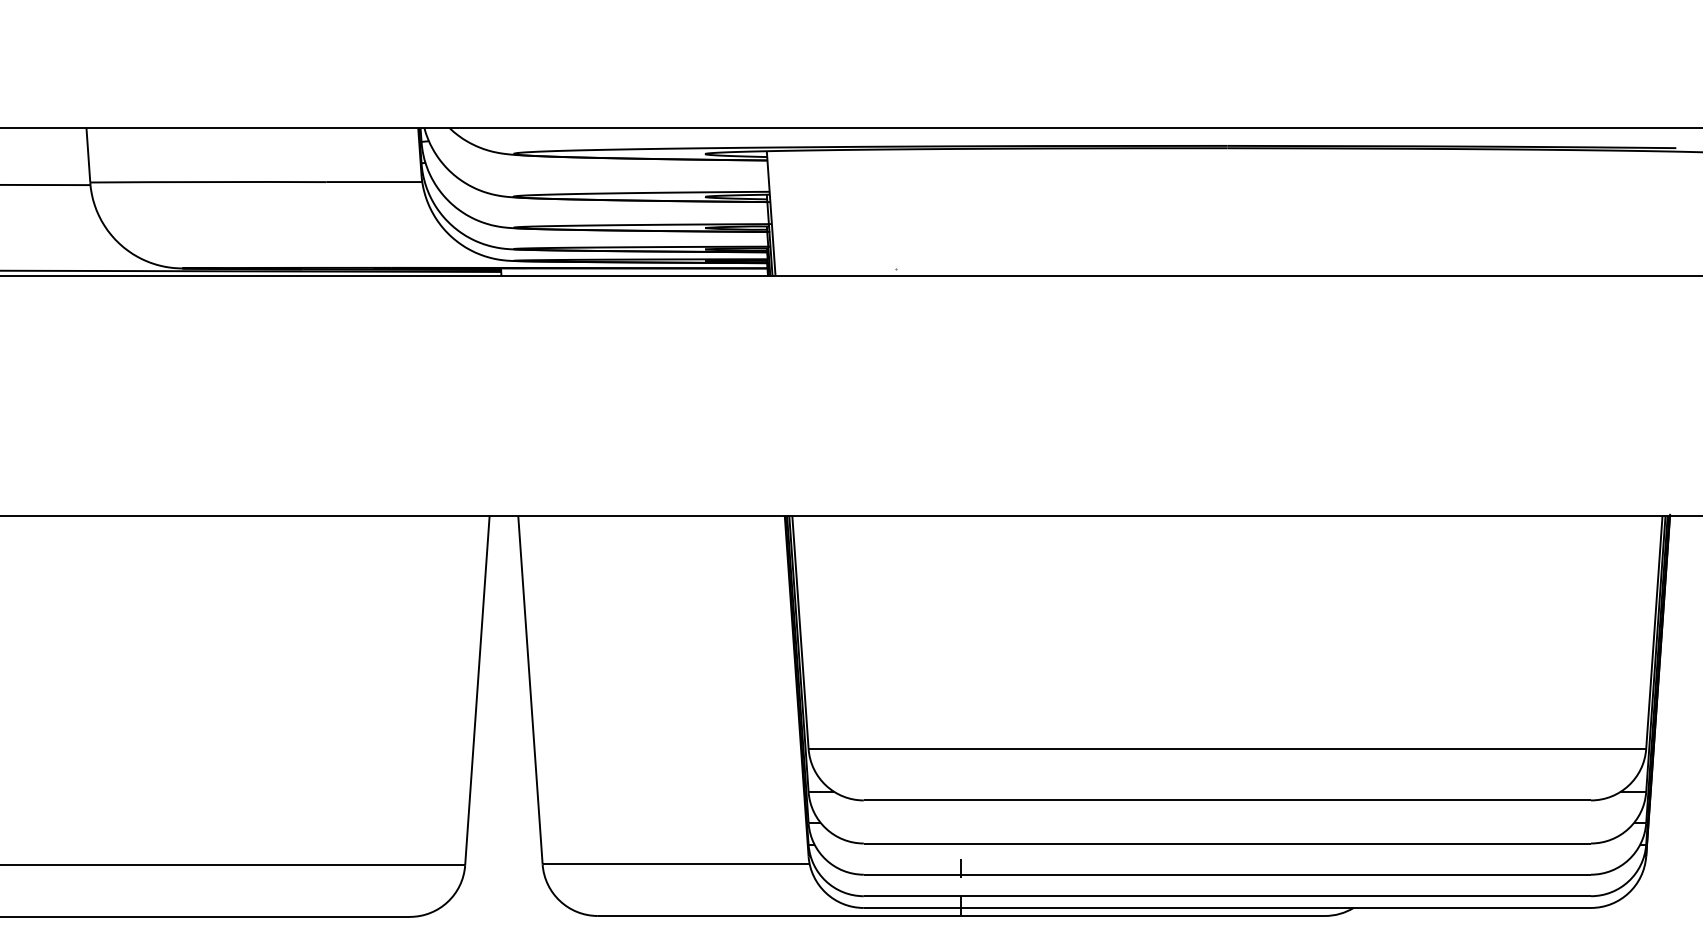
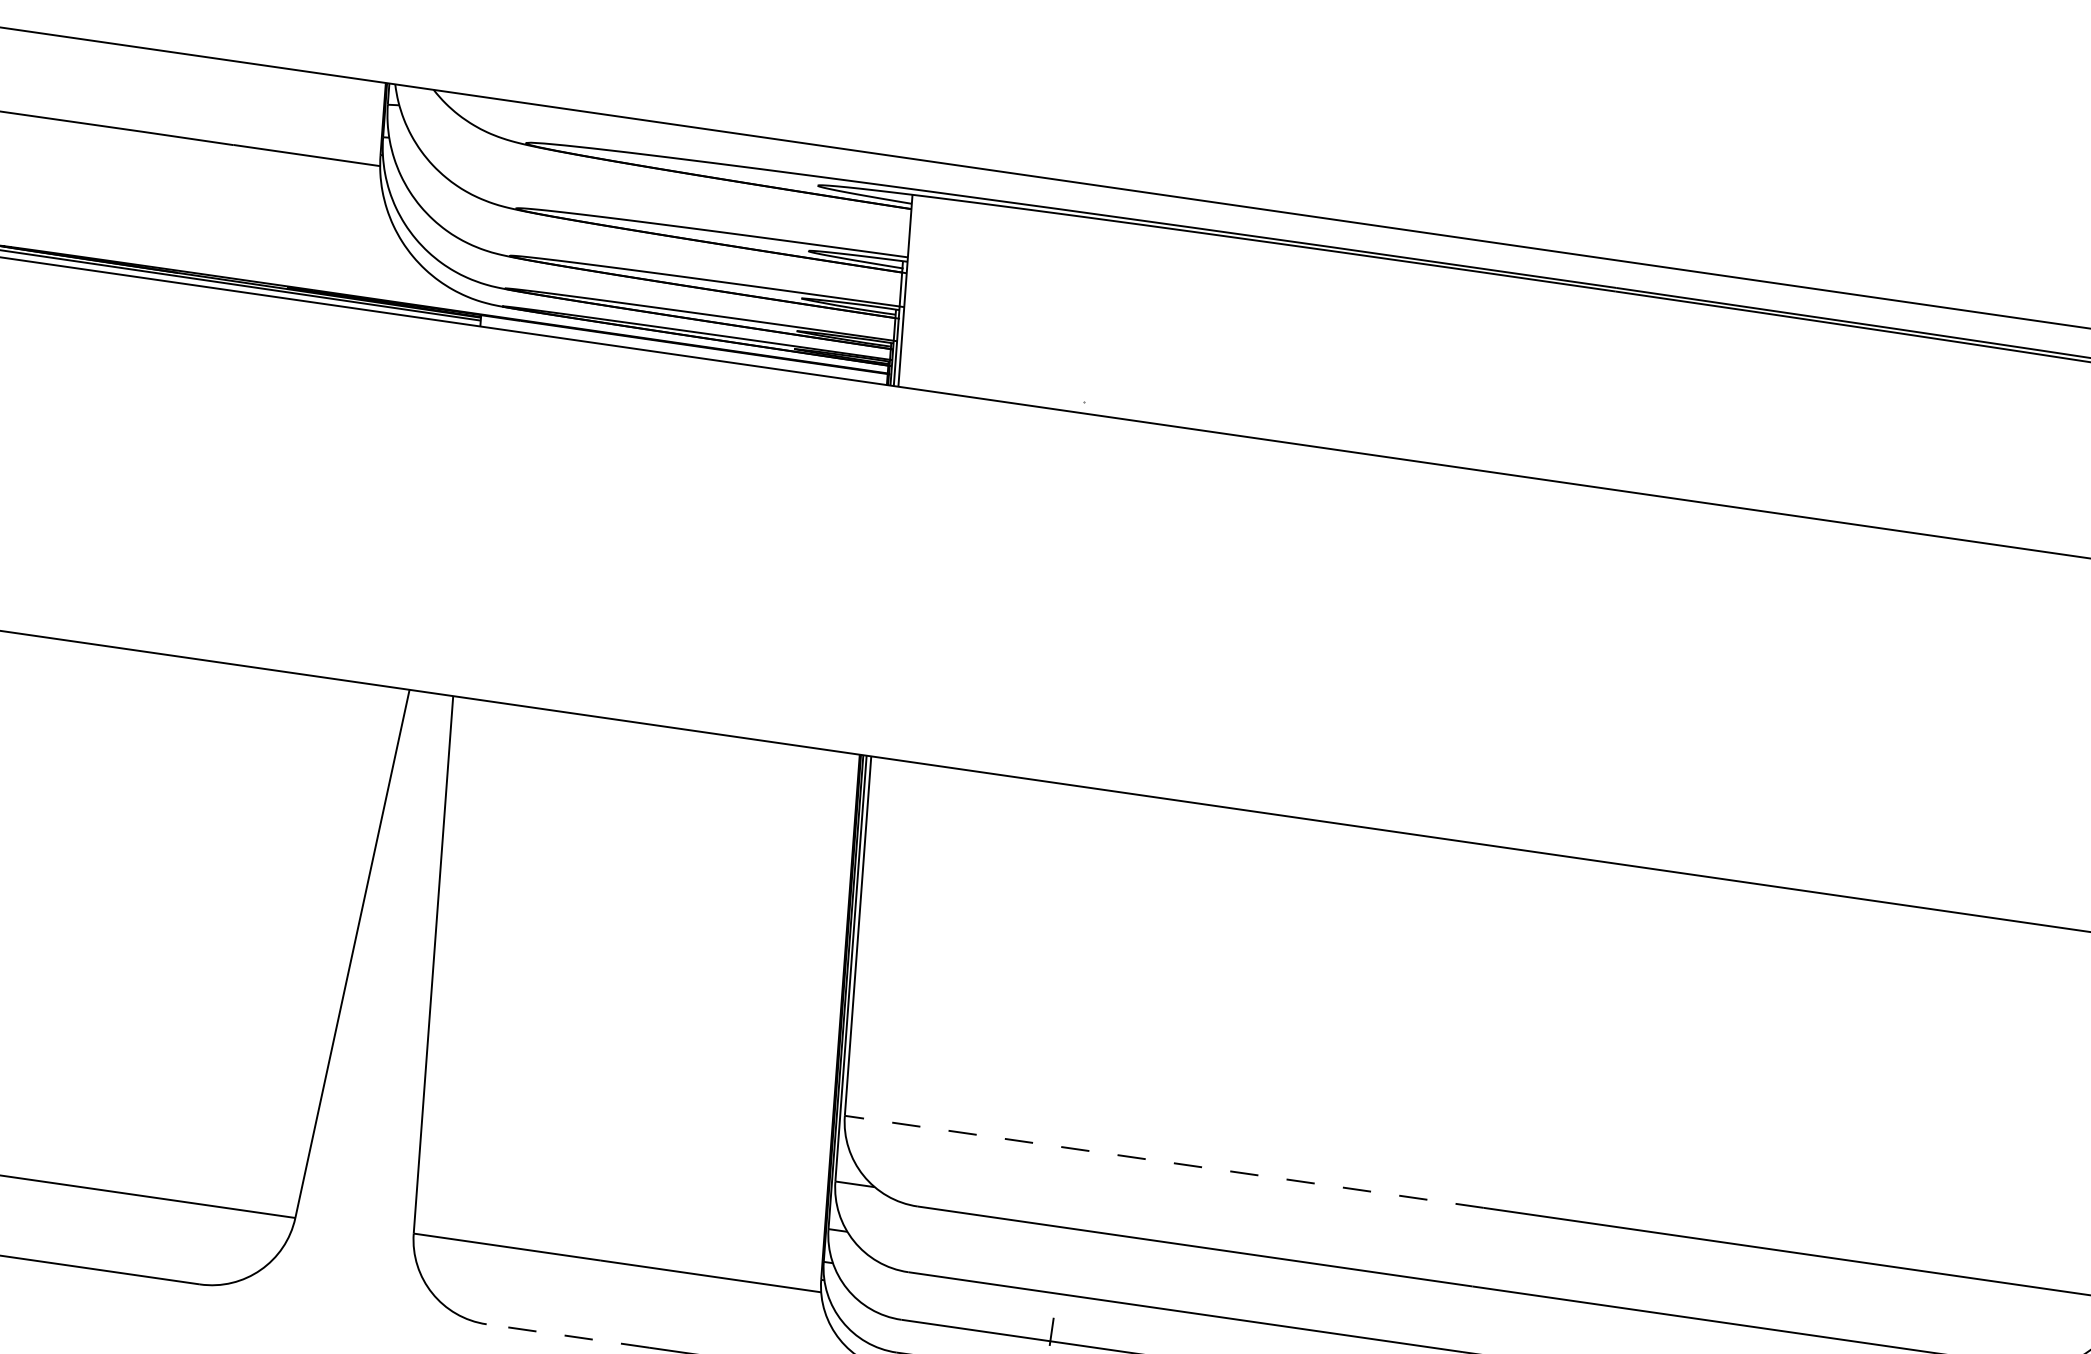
line: (1017, 748) -> (1163, 1161), solid -> dashed
line: (650, 915) -> (567, 1335), solid -> dashed

